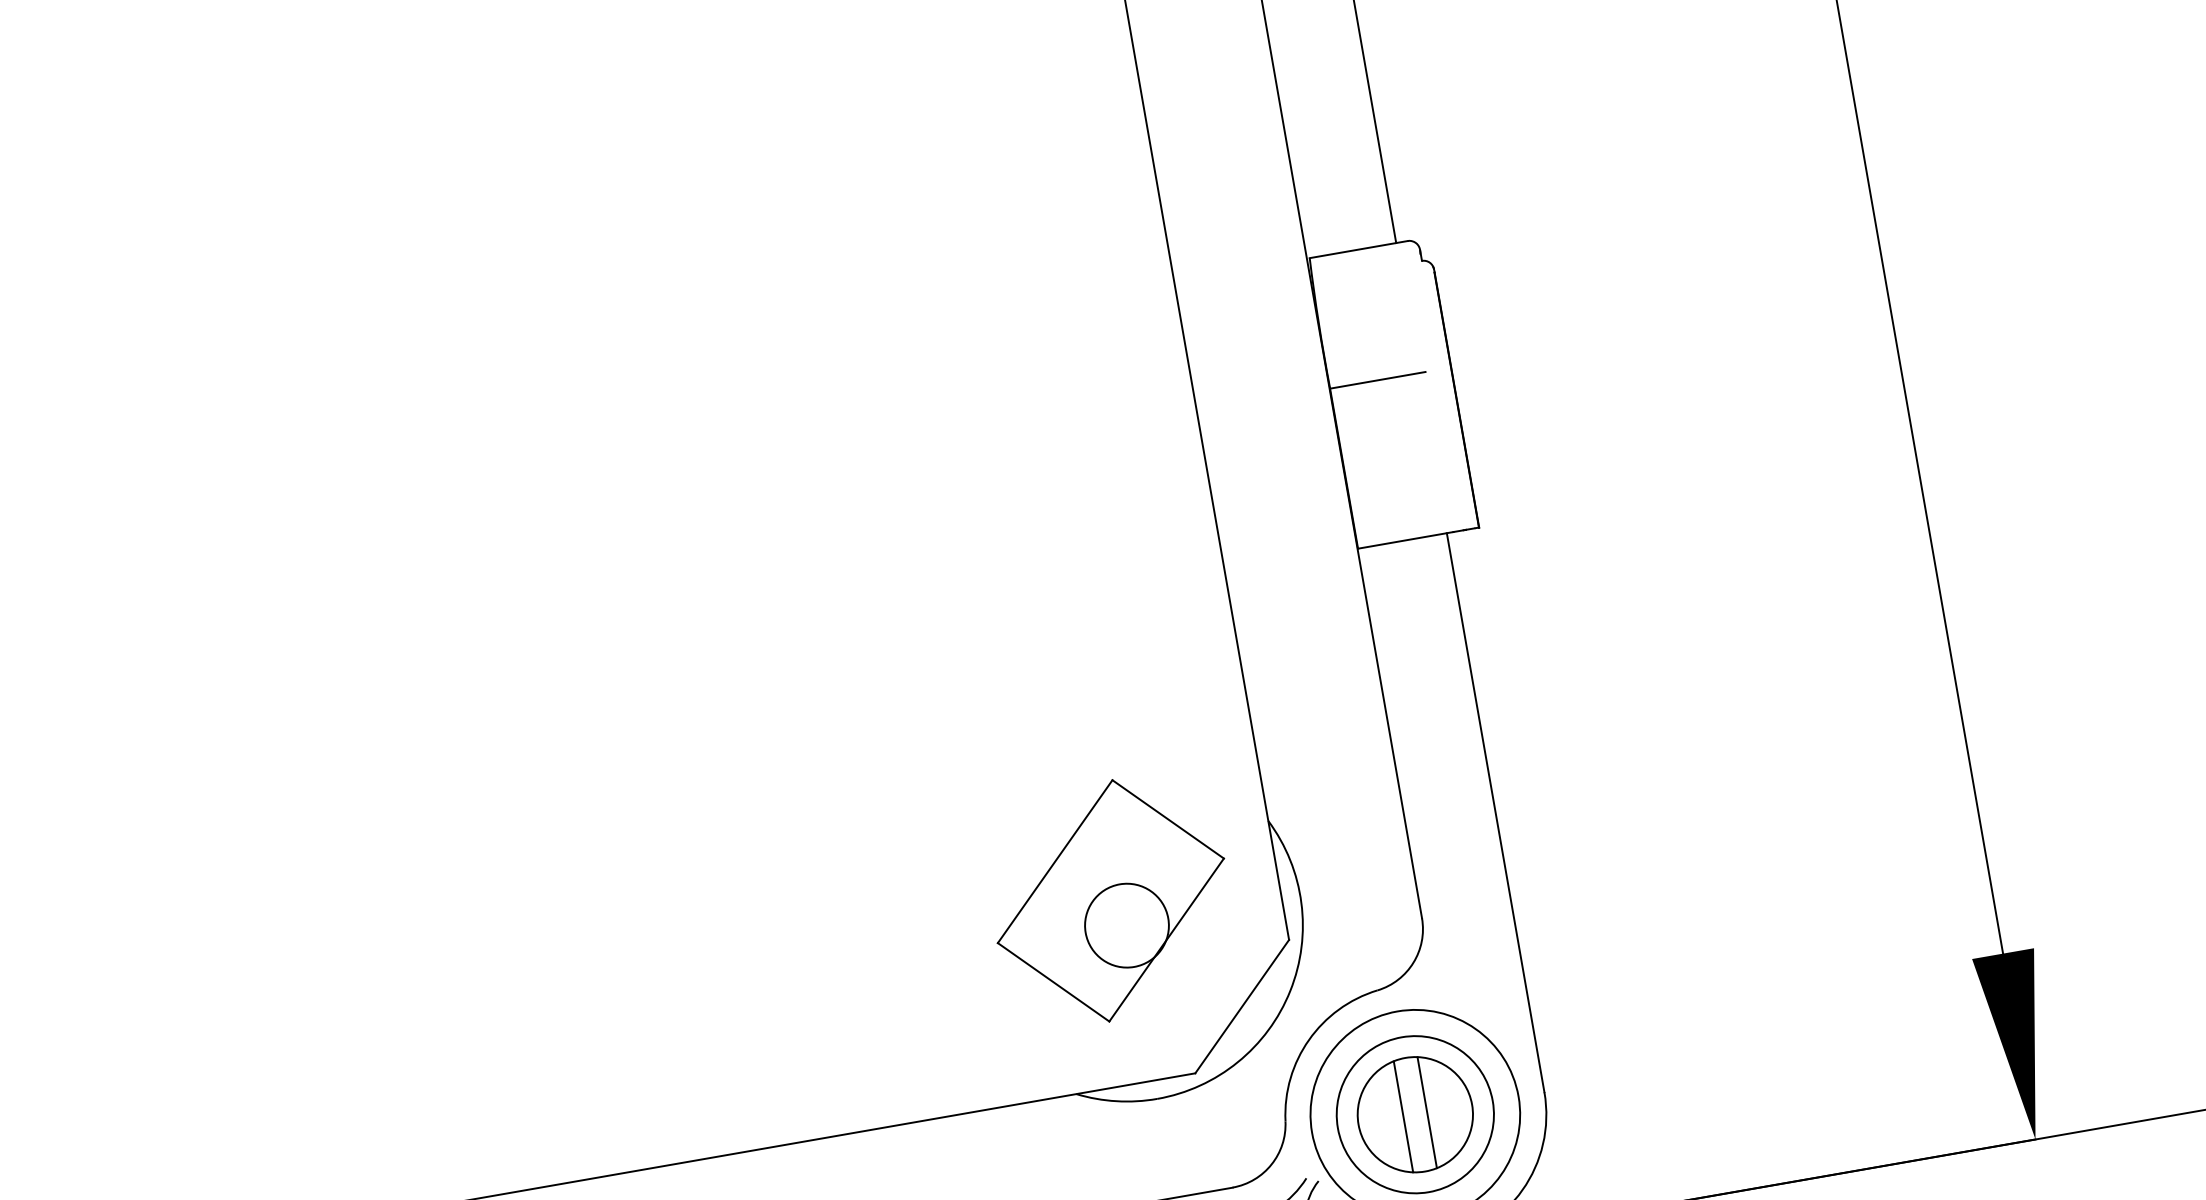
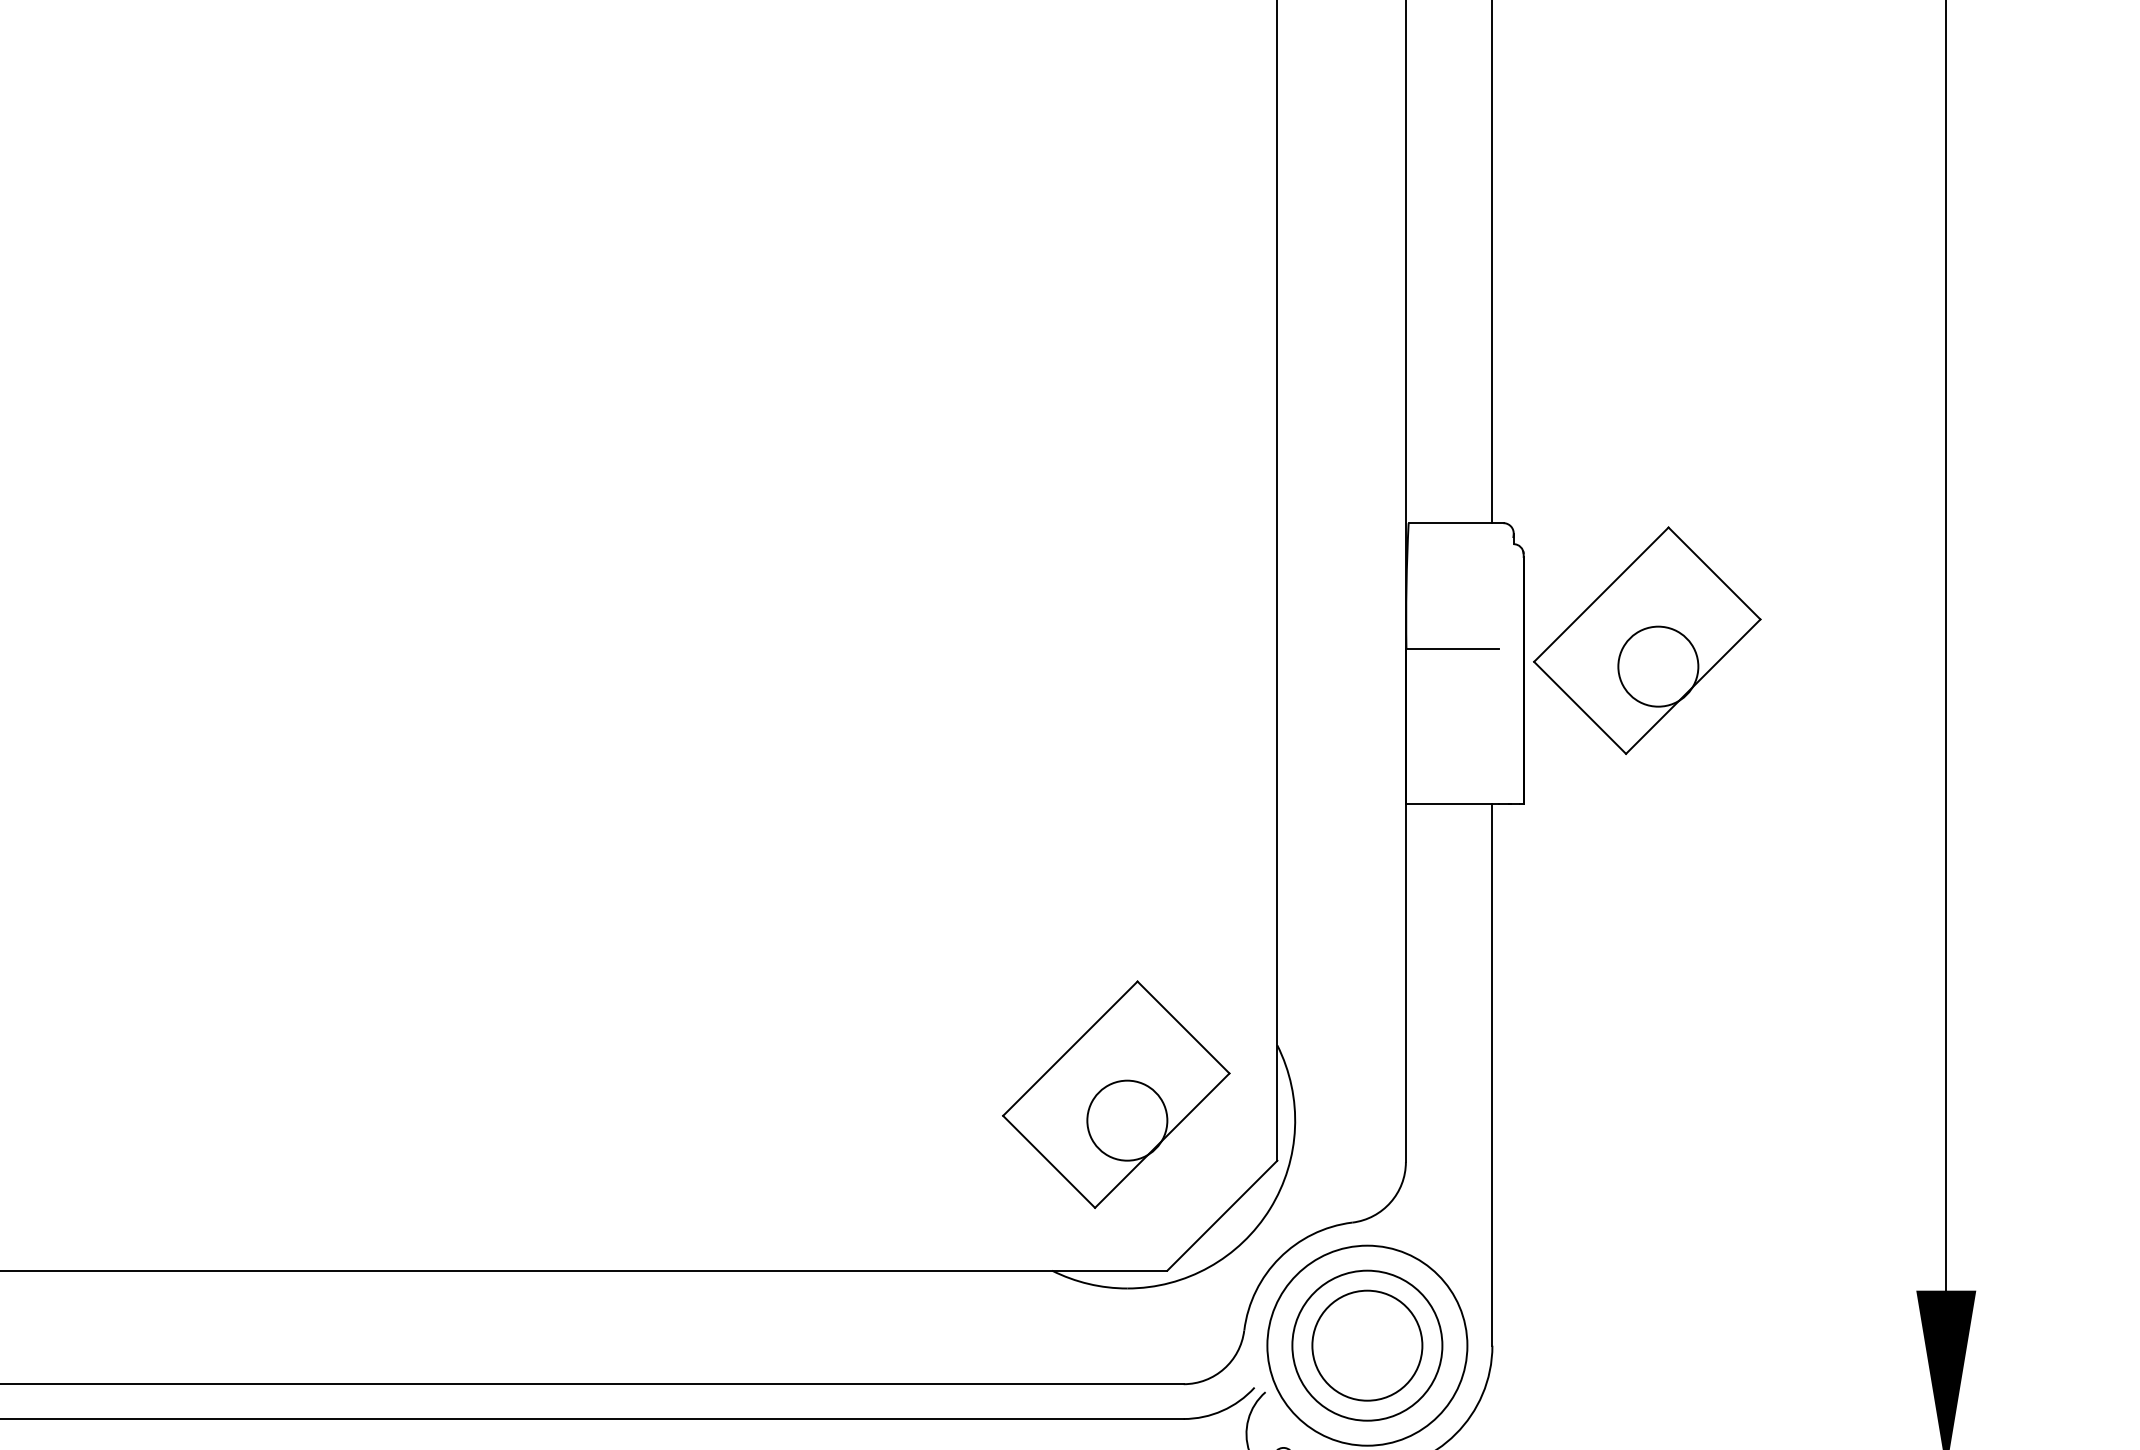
part: (1577, 336) -> (1647, 640), added
line: (1426, 1112) -> (1378, 1345), removed
line: (1403, 1116) -> (1355, 1345), removed

